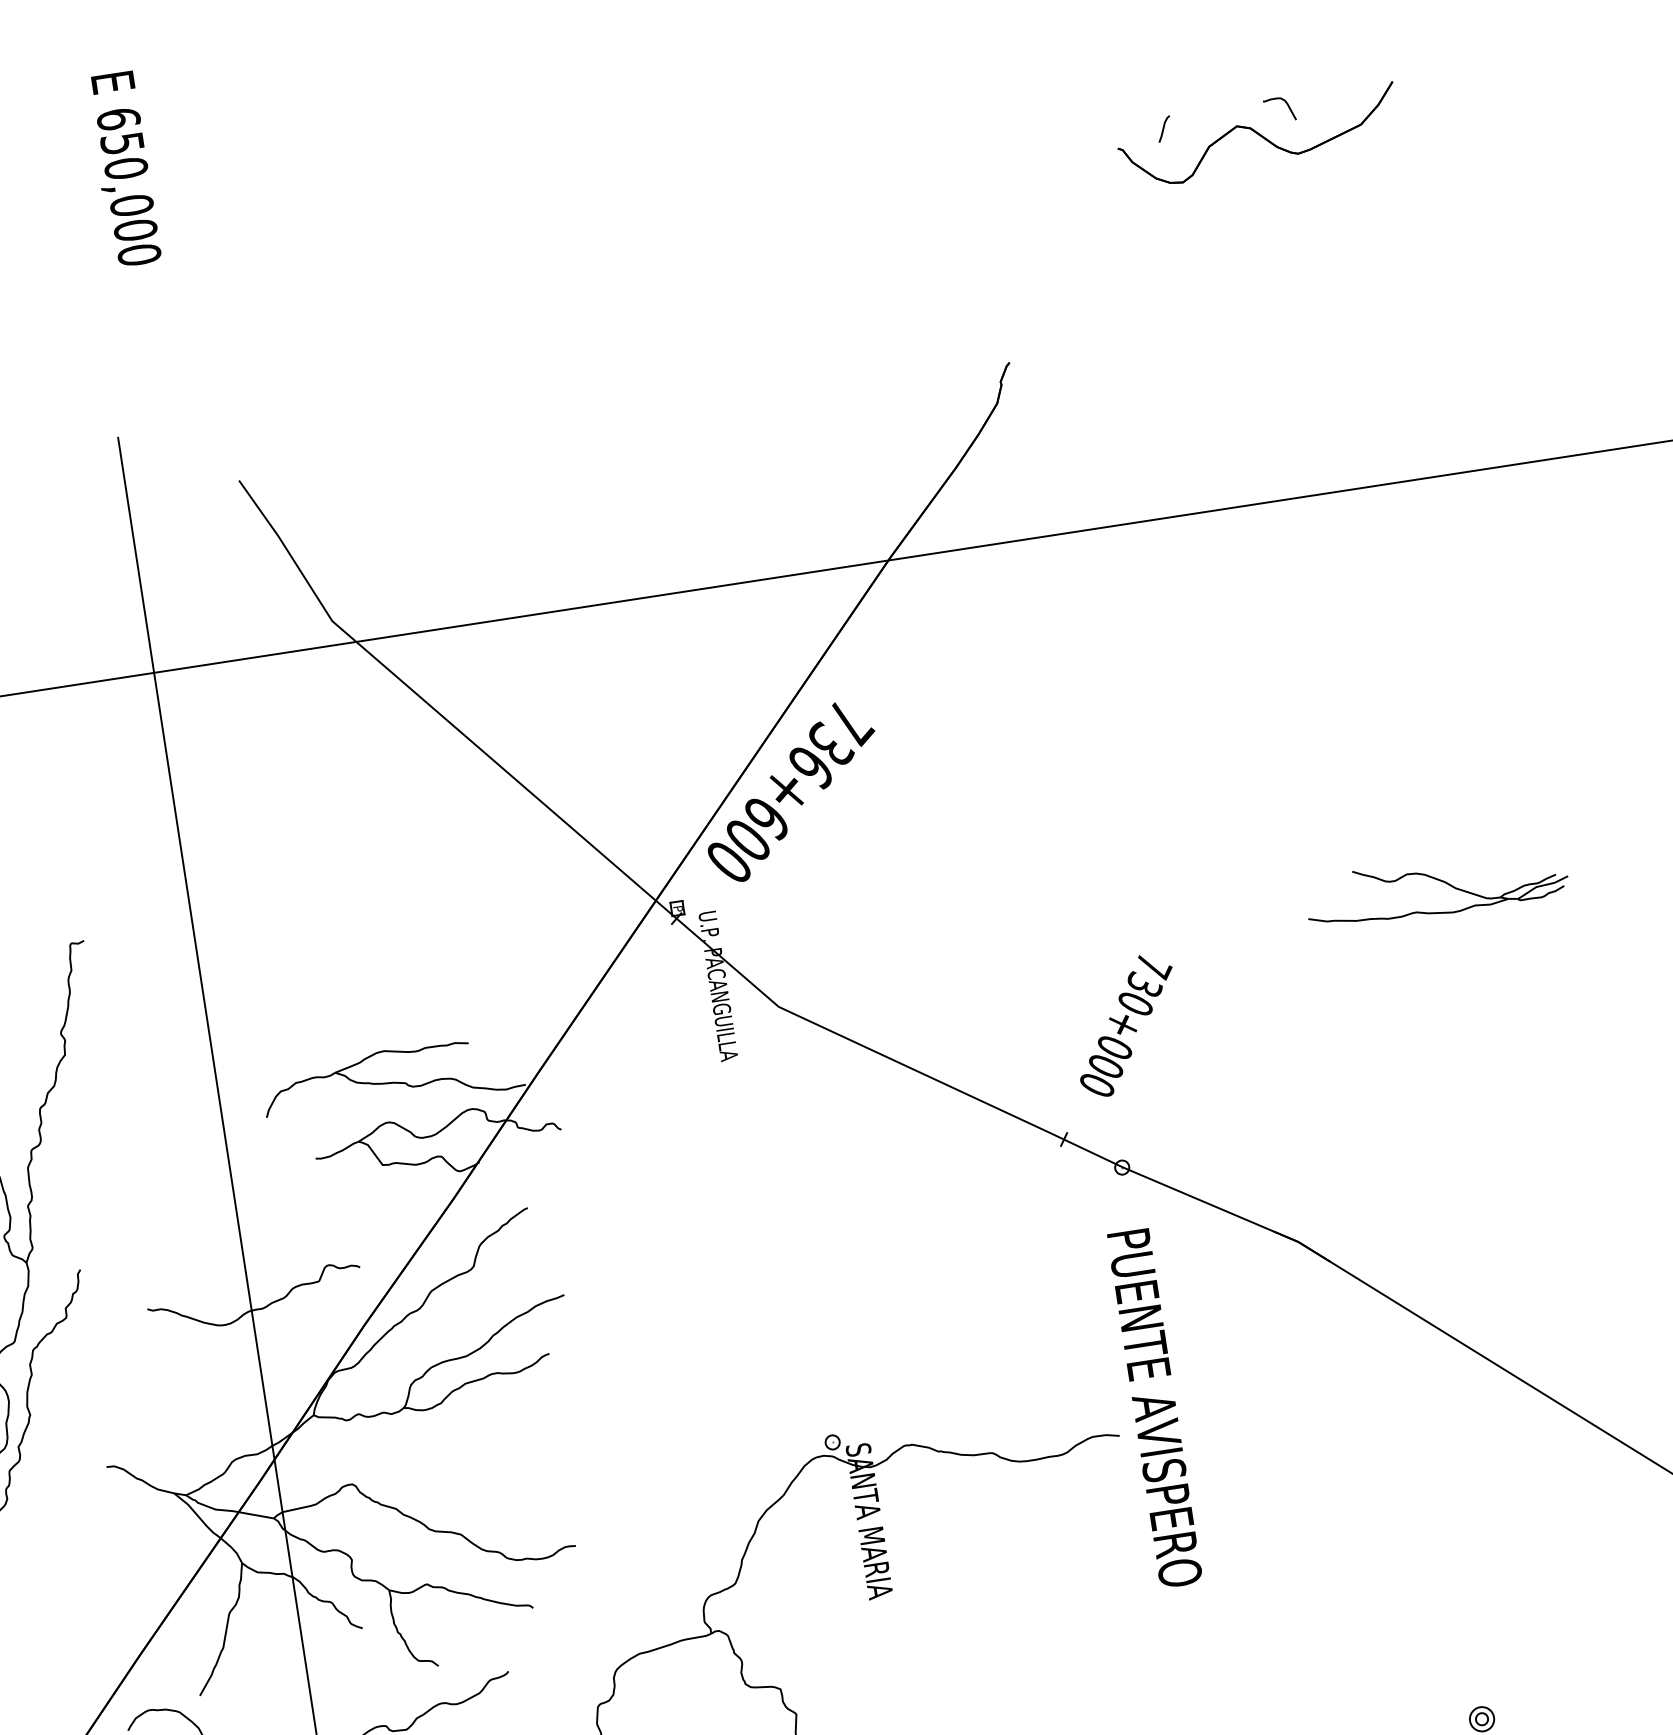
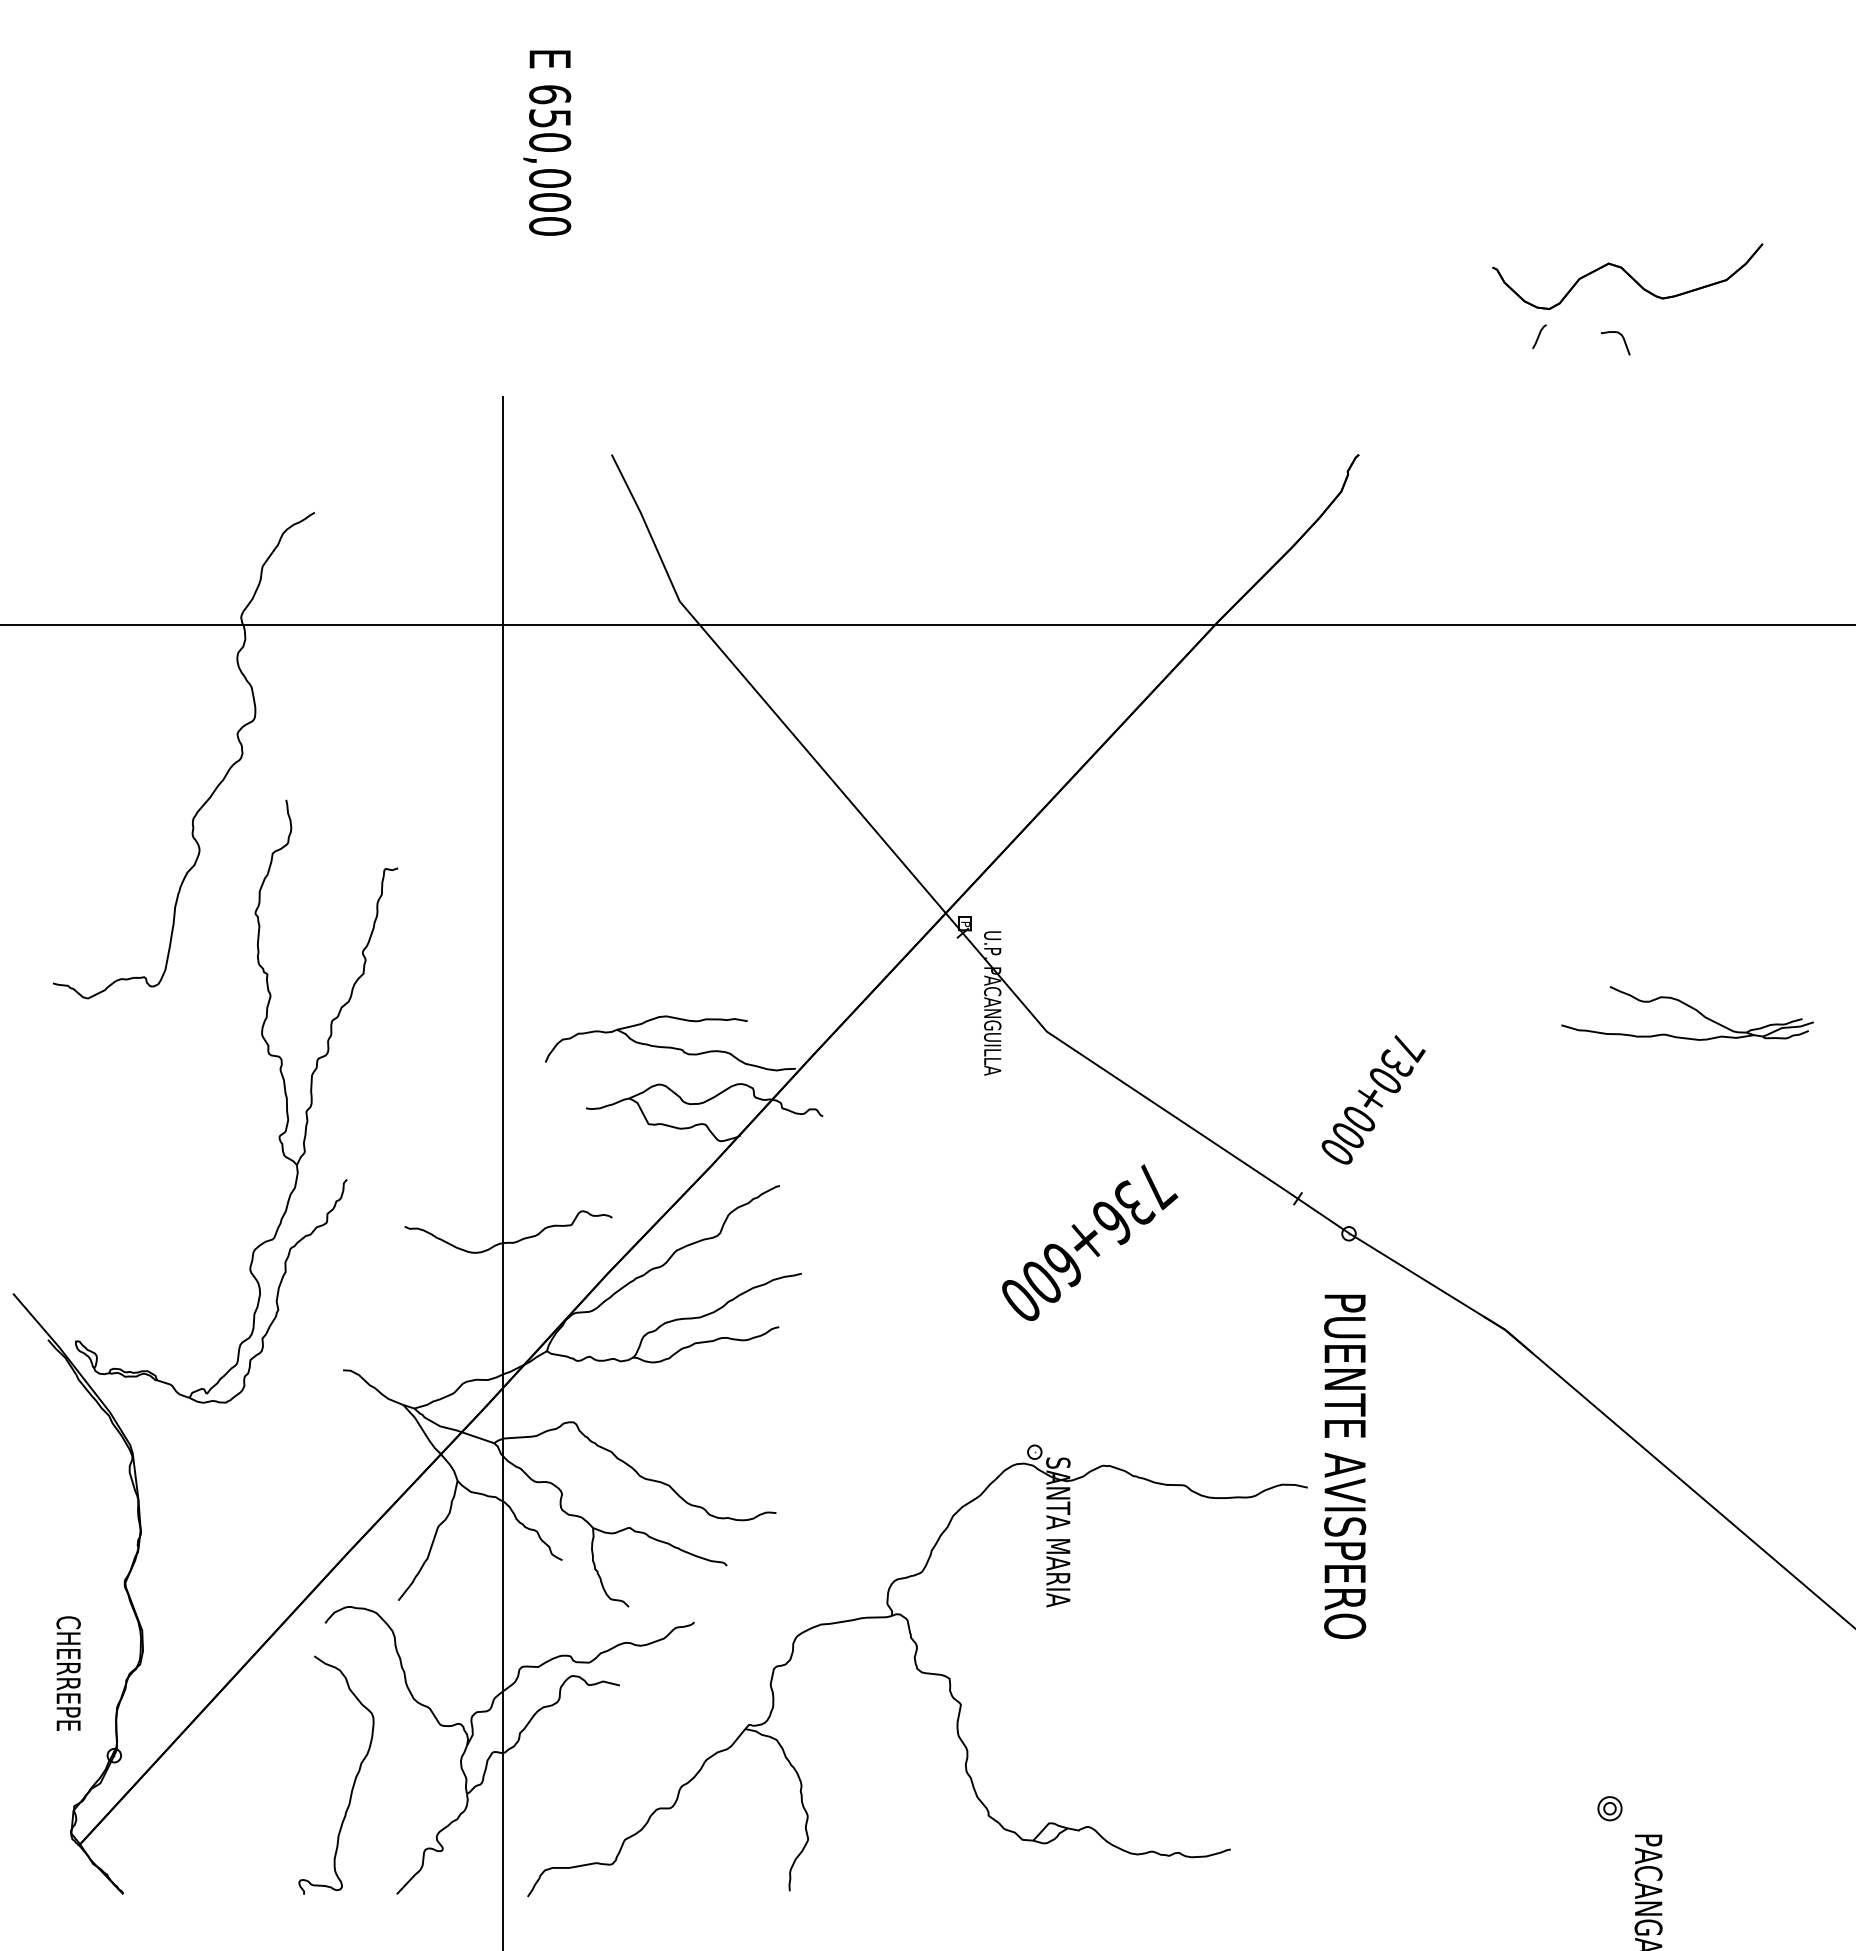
curve: (1287, 106) -> (1623, 341), moved
line: (1164, 128) -> (1539, 336), moved
text: (791, 791) -> (1090, 1242), moved

